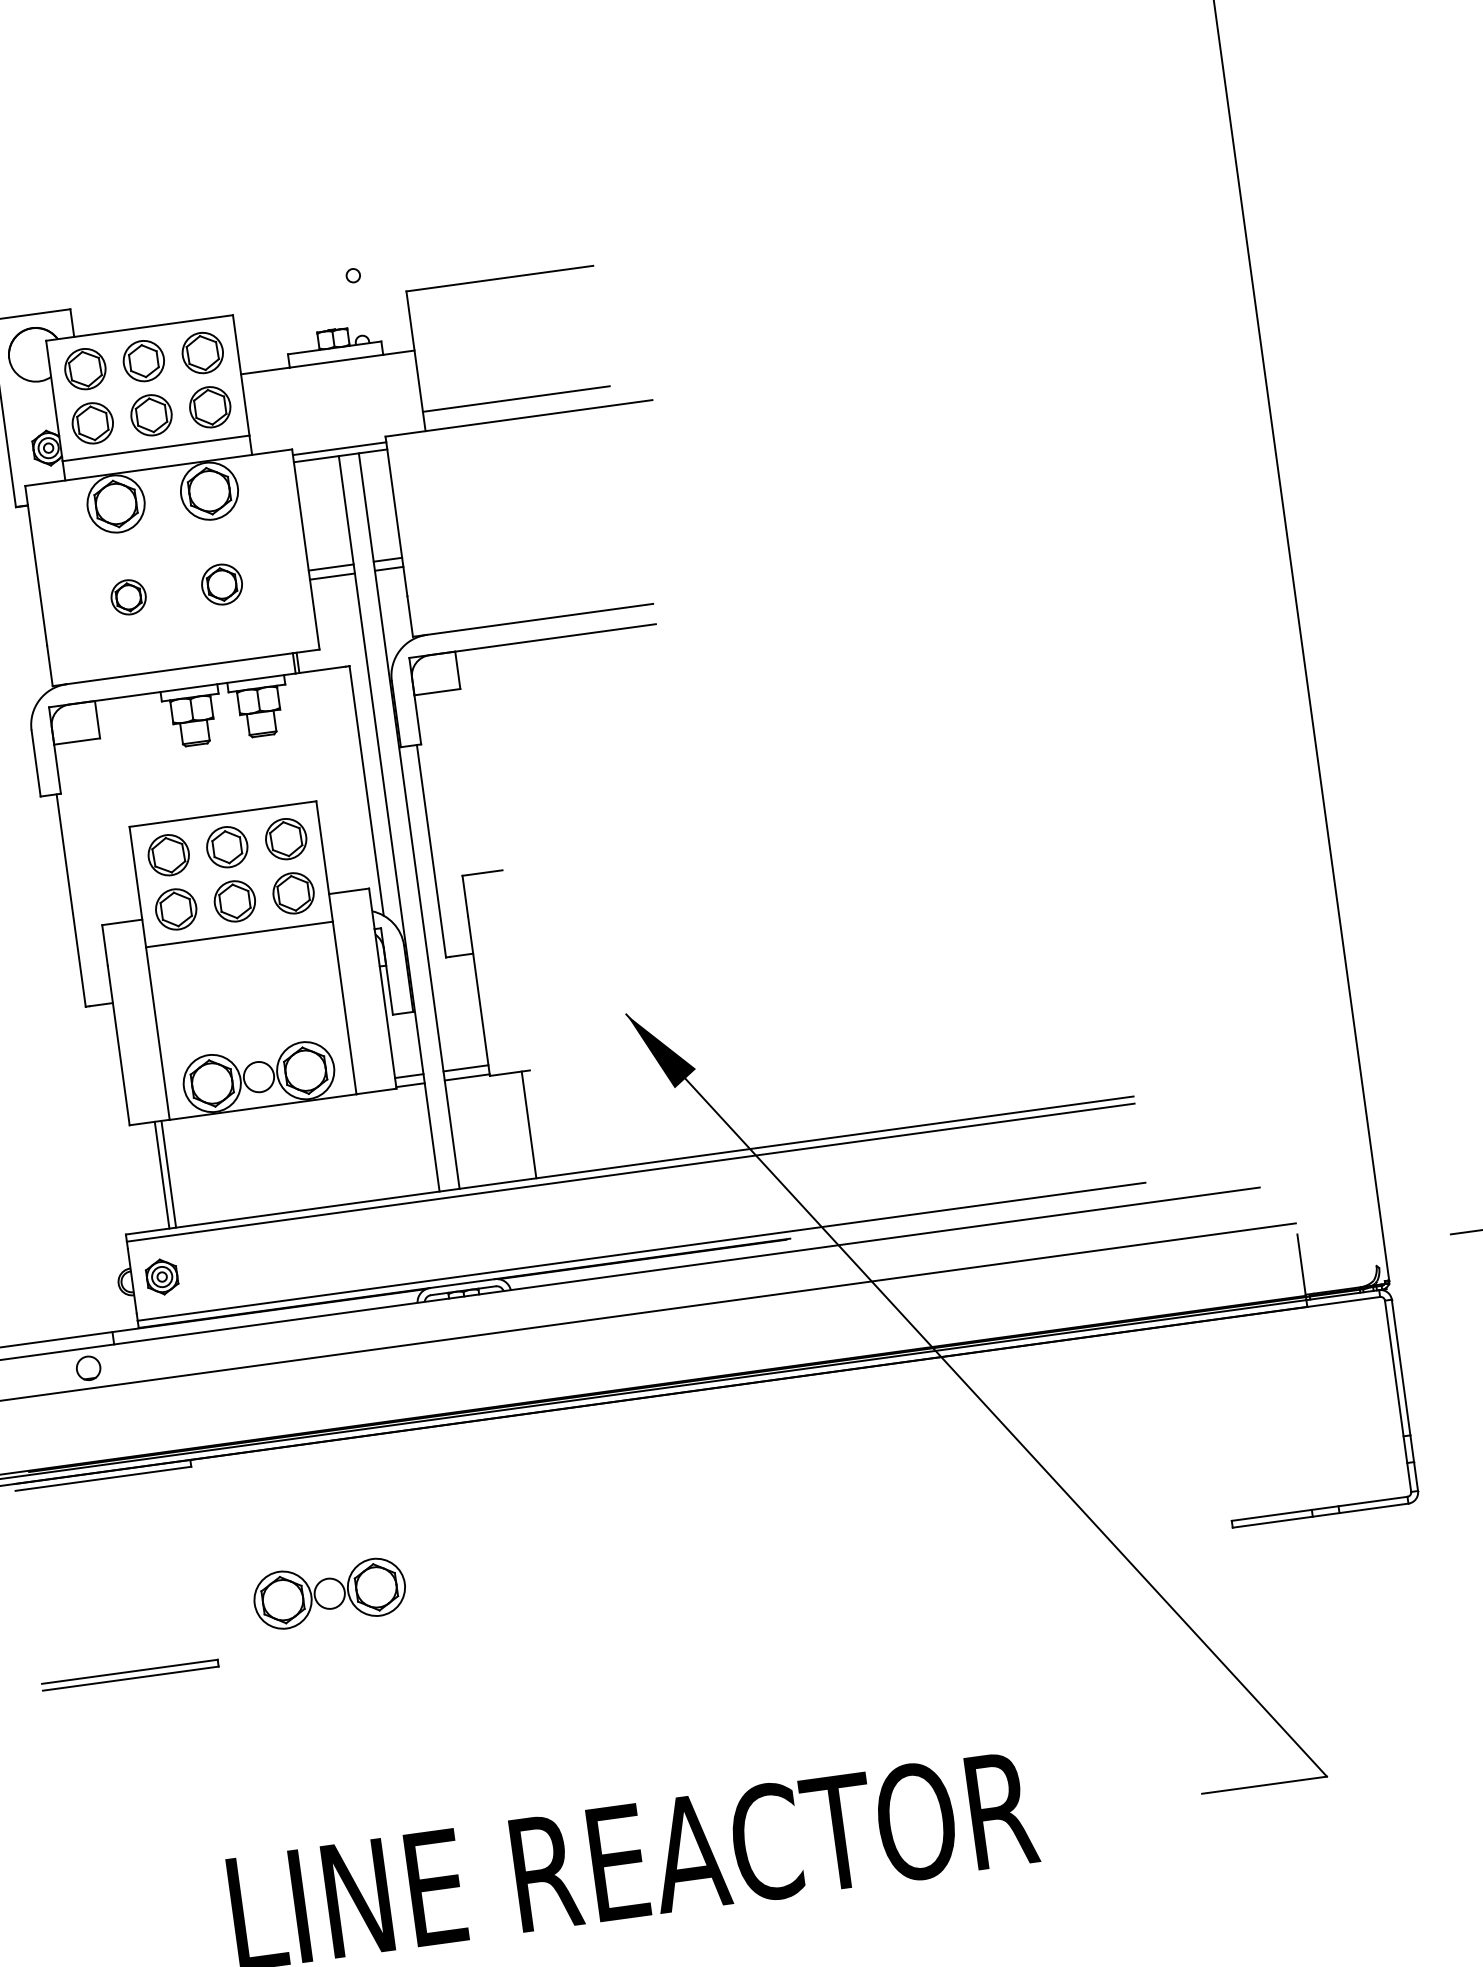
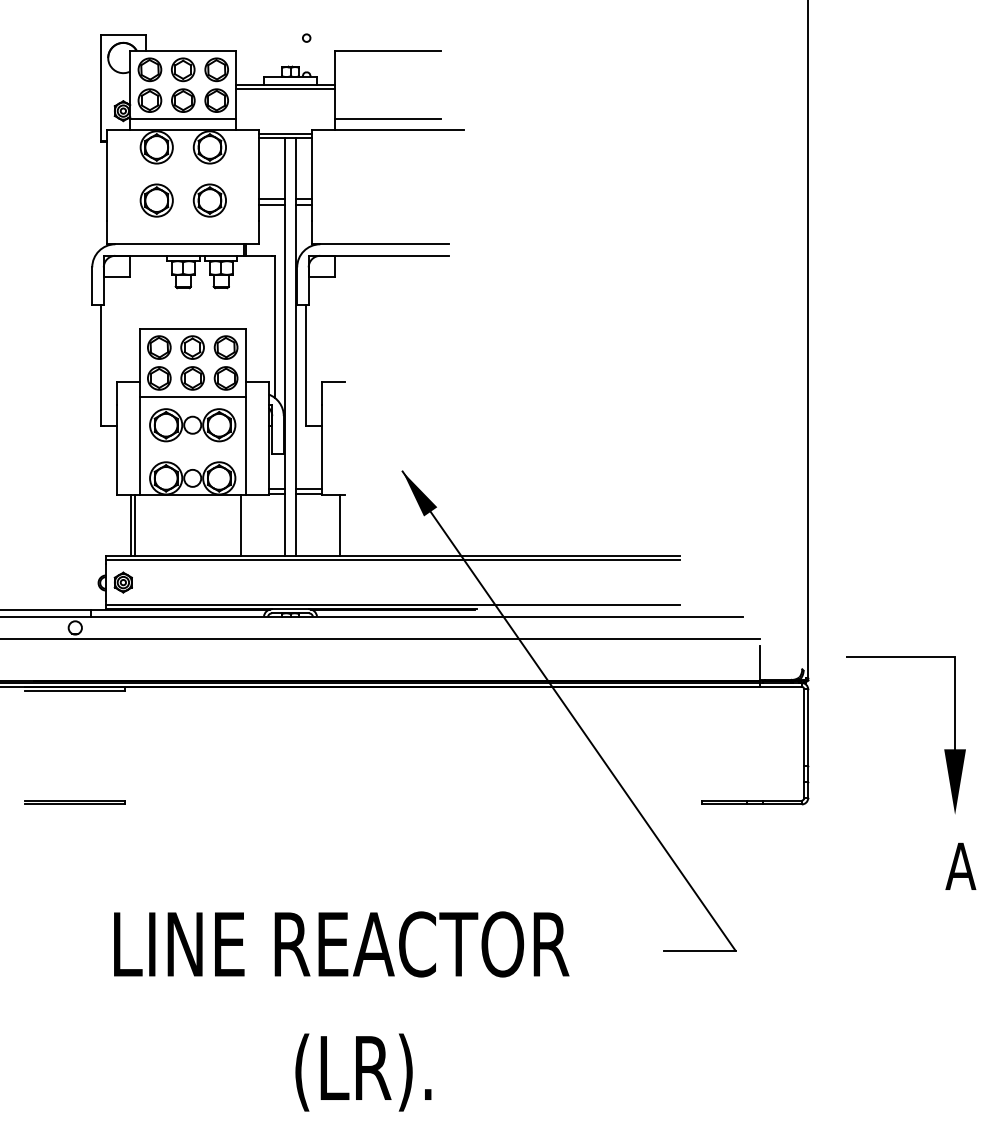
line: (328, 369) -> (285, 88), added
part: (221, 584) -> (209, 200), size x1.43
part: (128, 597) -> (156, 200), size x1.67
line: (356, 1148) -> (241, 525), added
part: (329, 1594) -> (192, 425), moved

